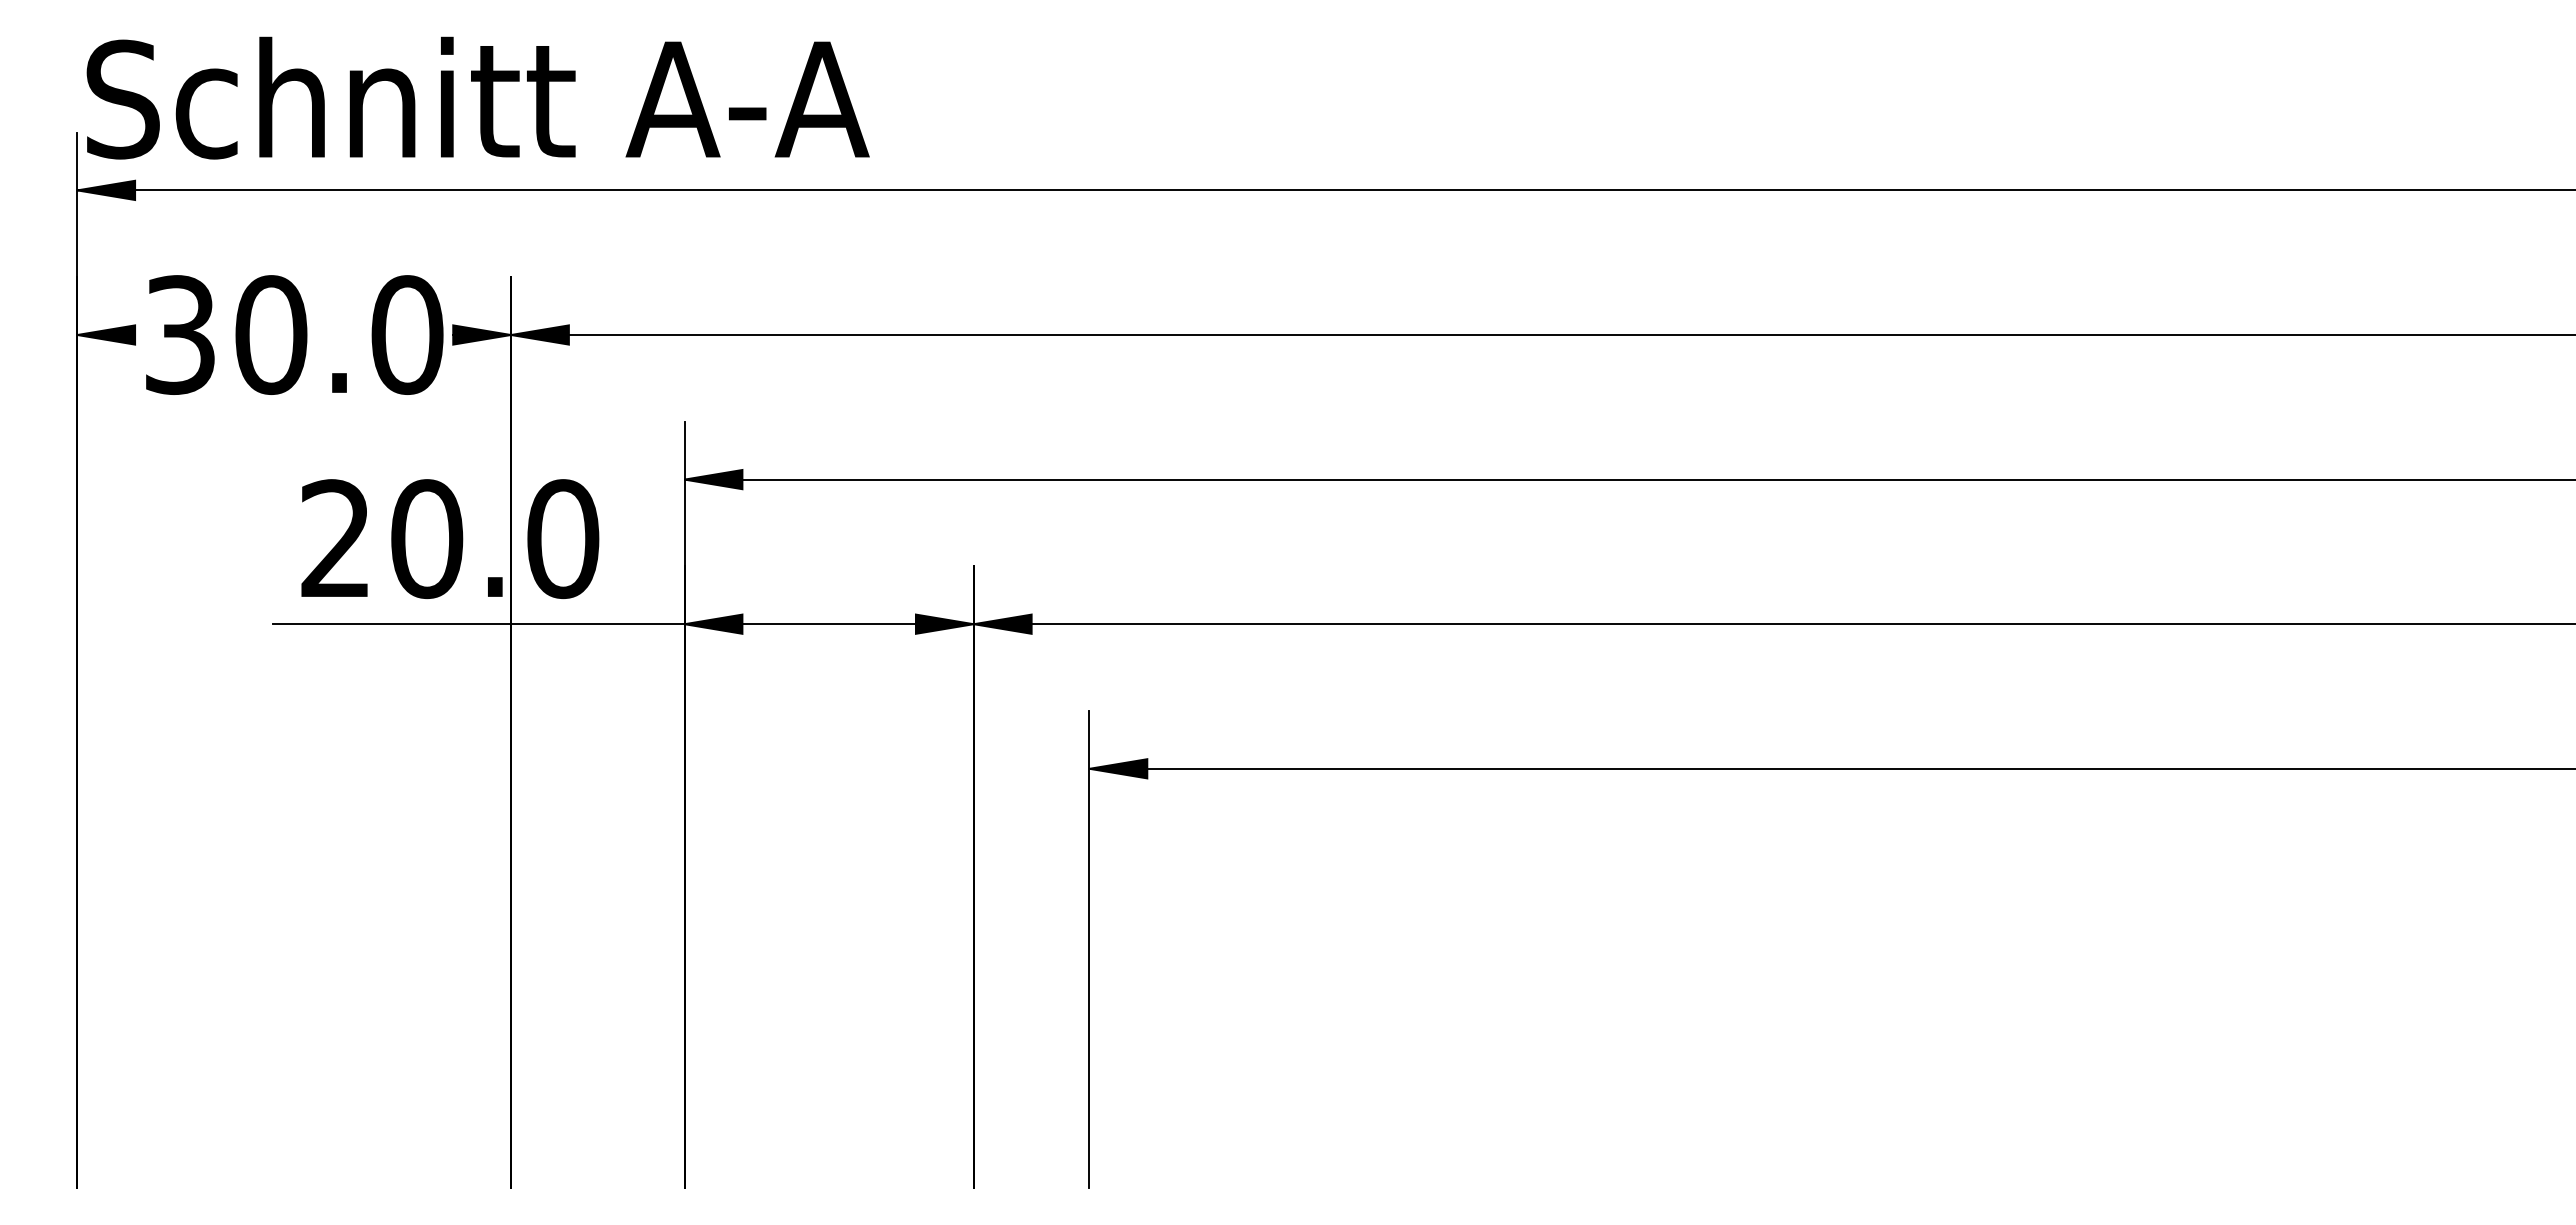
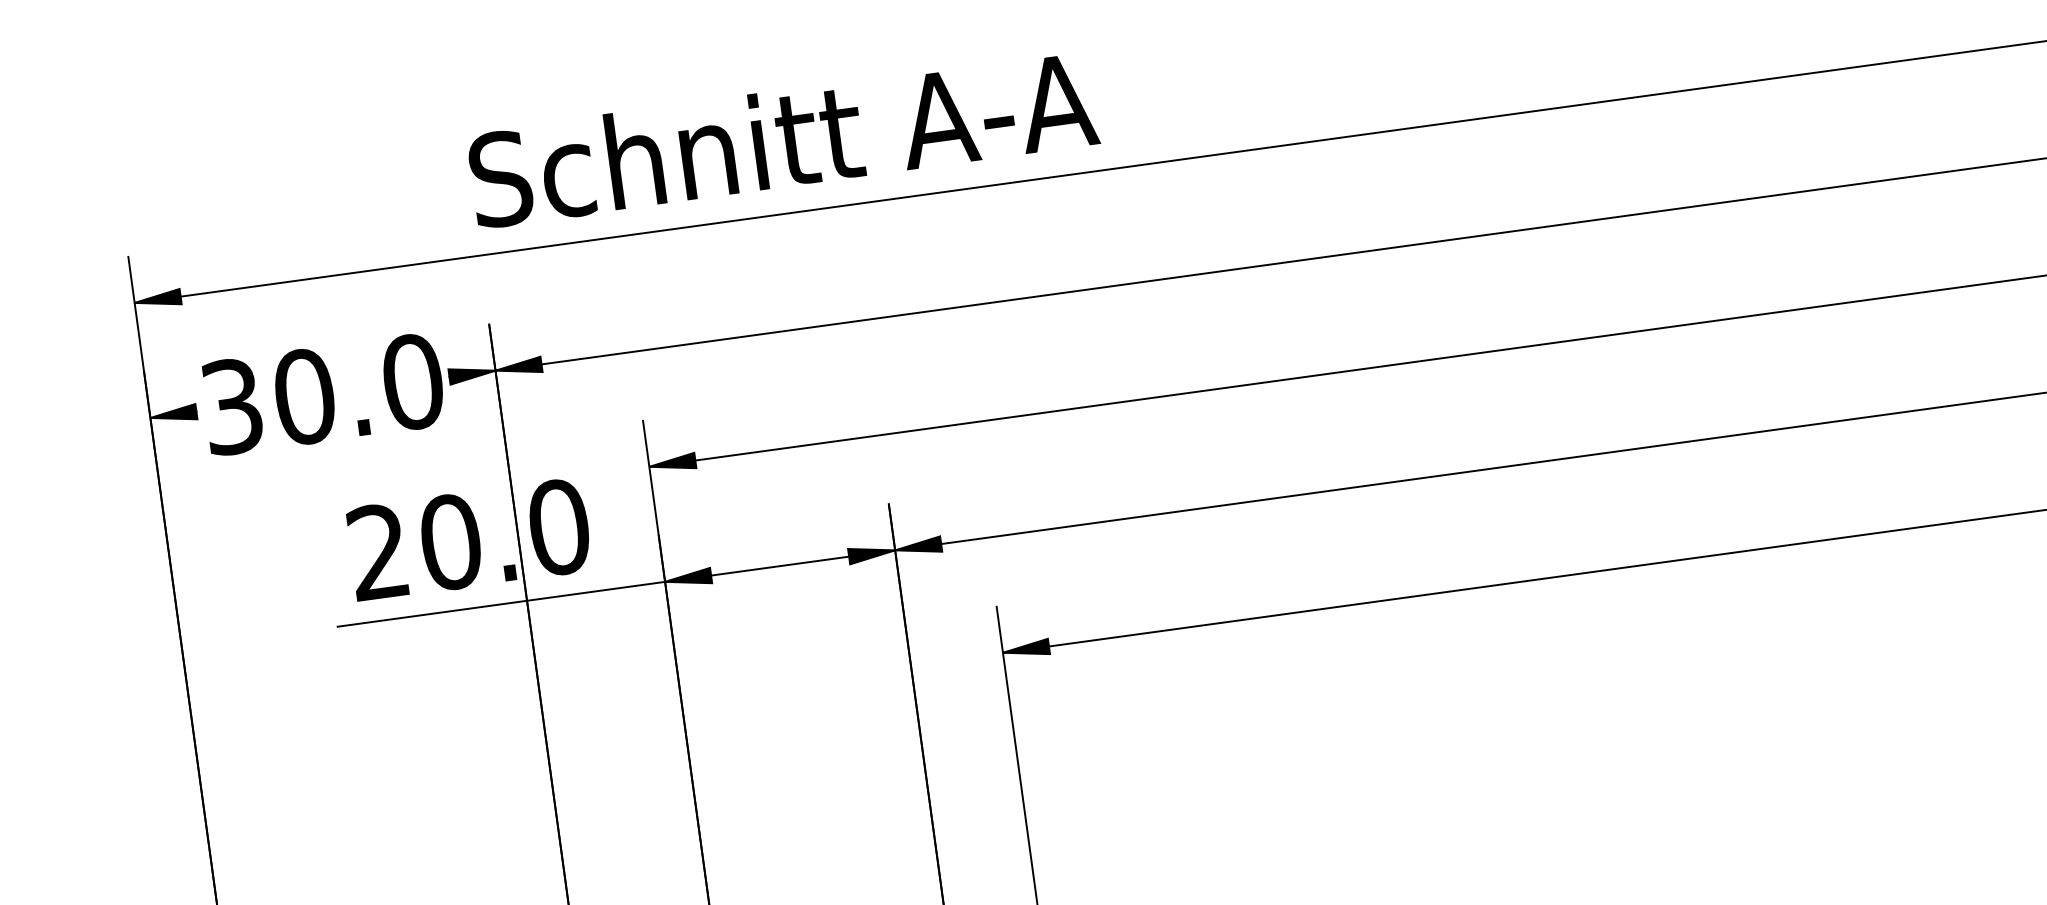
text: (477, 97) -> (782, 138), moved

